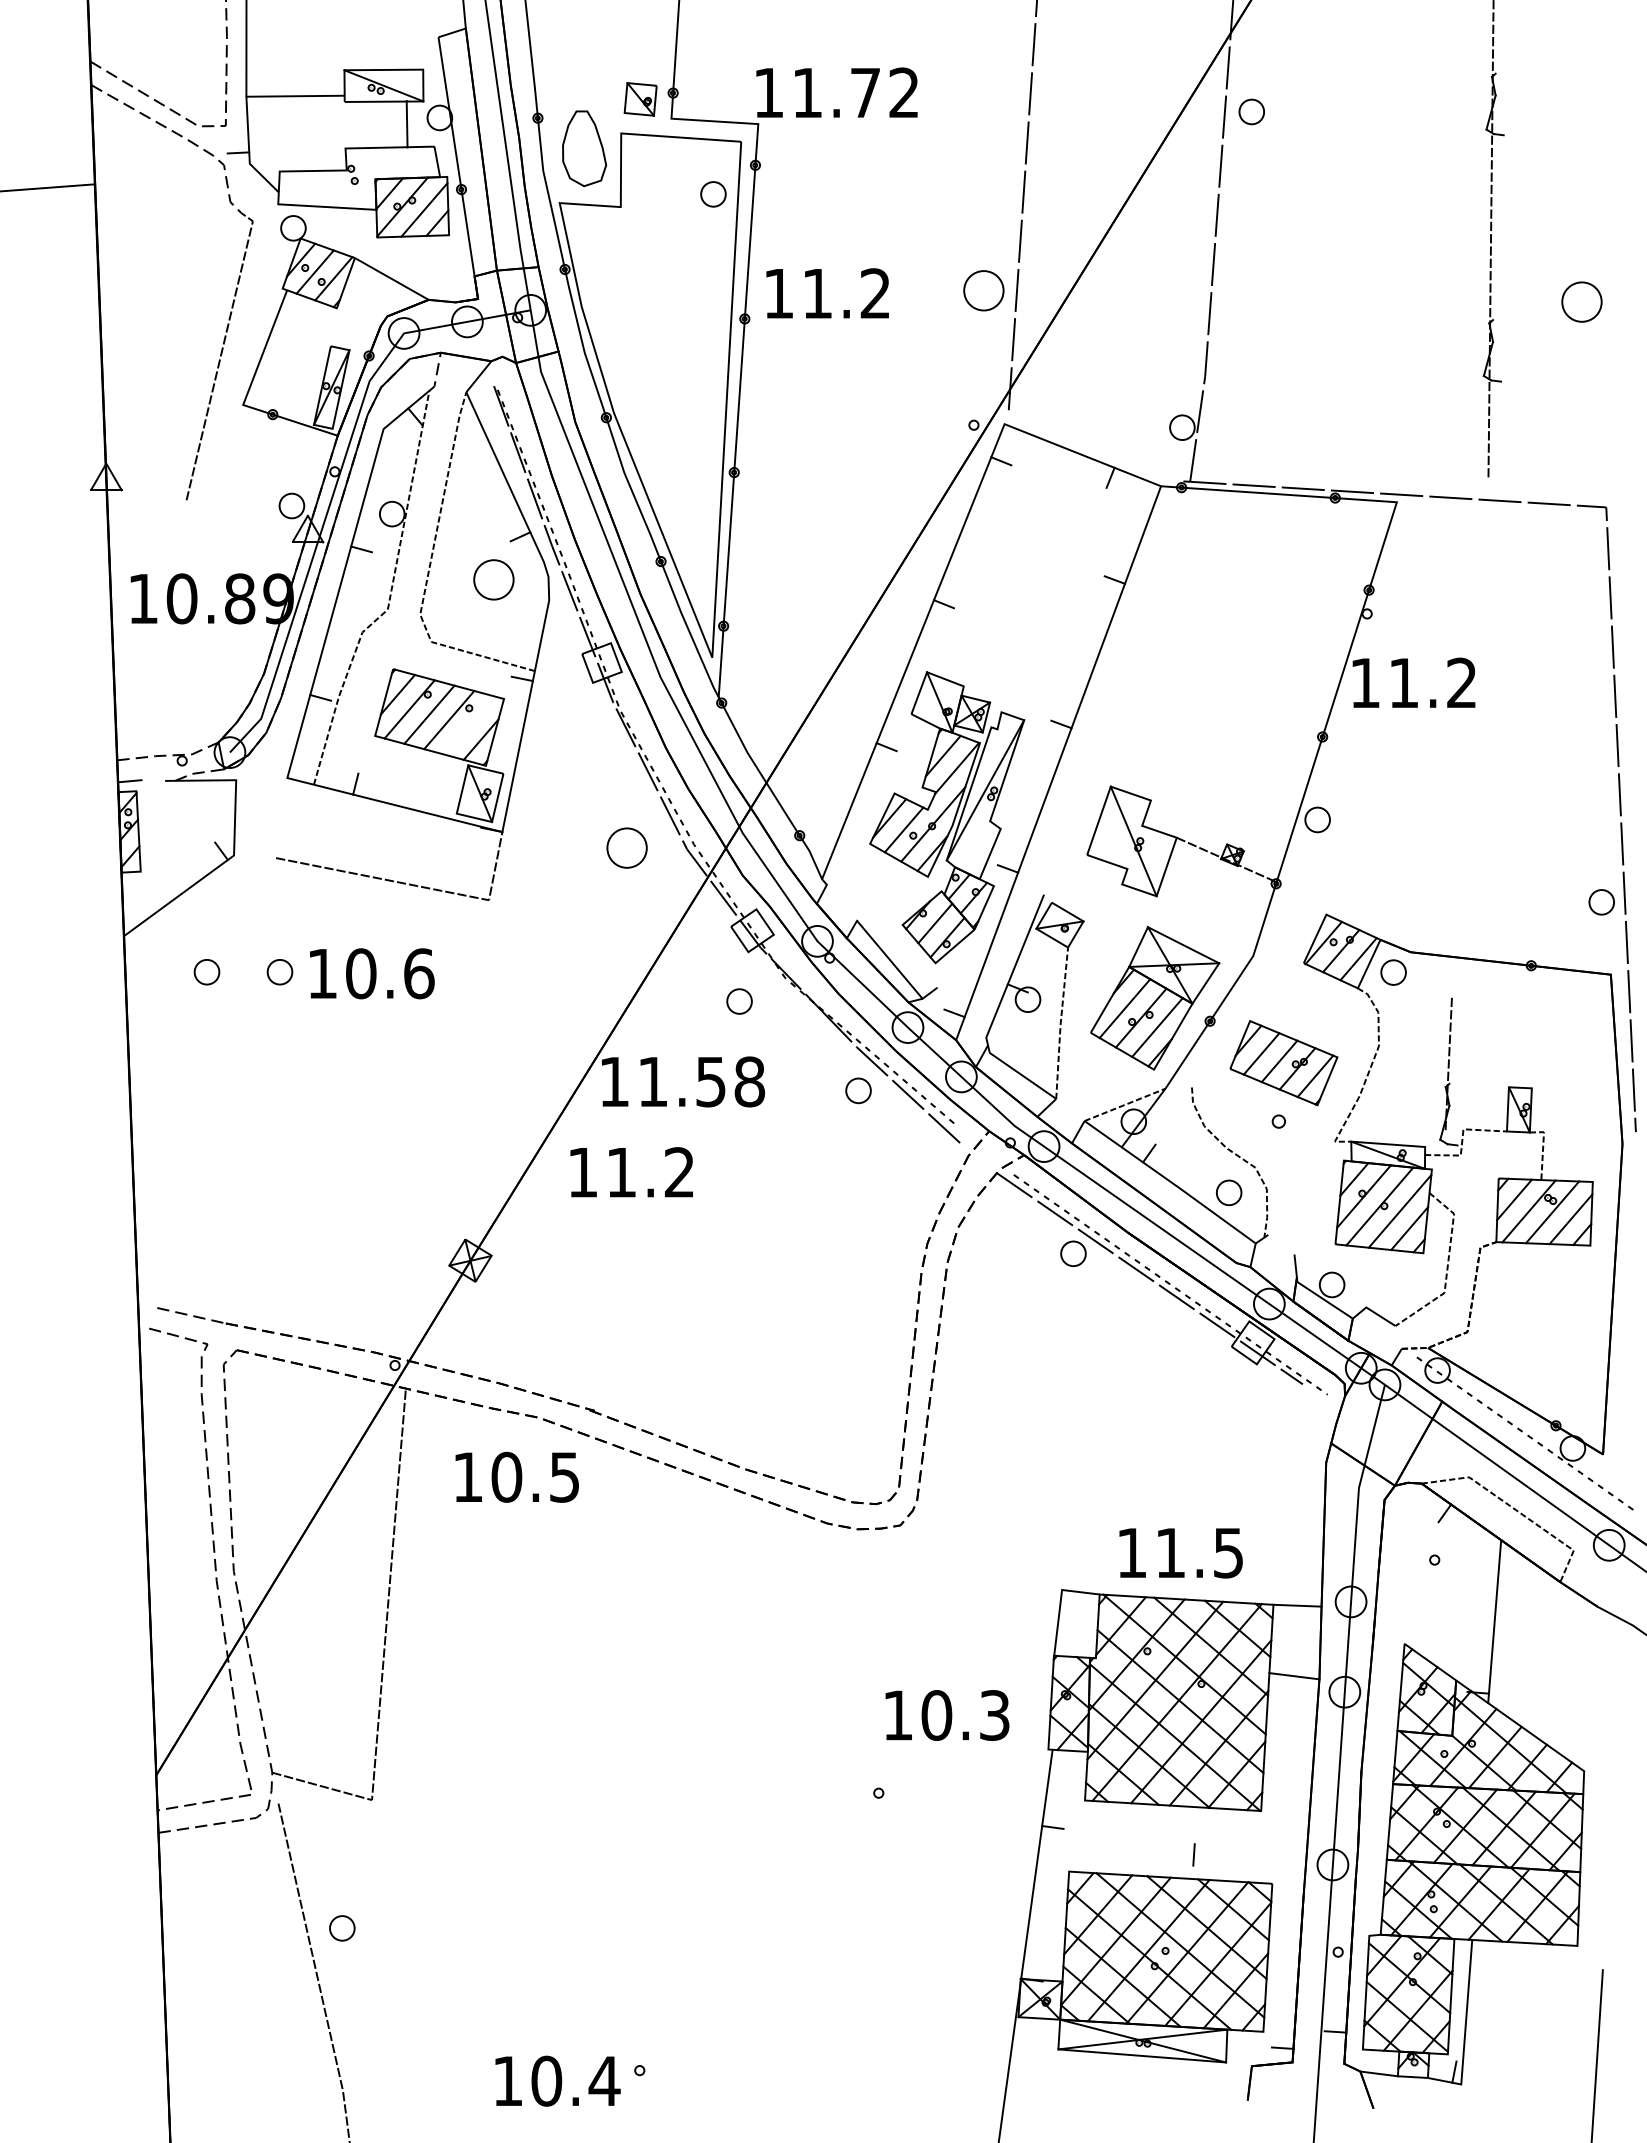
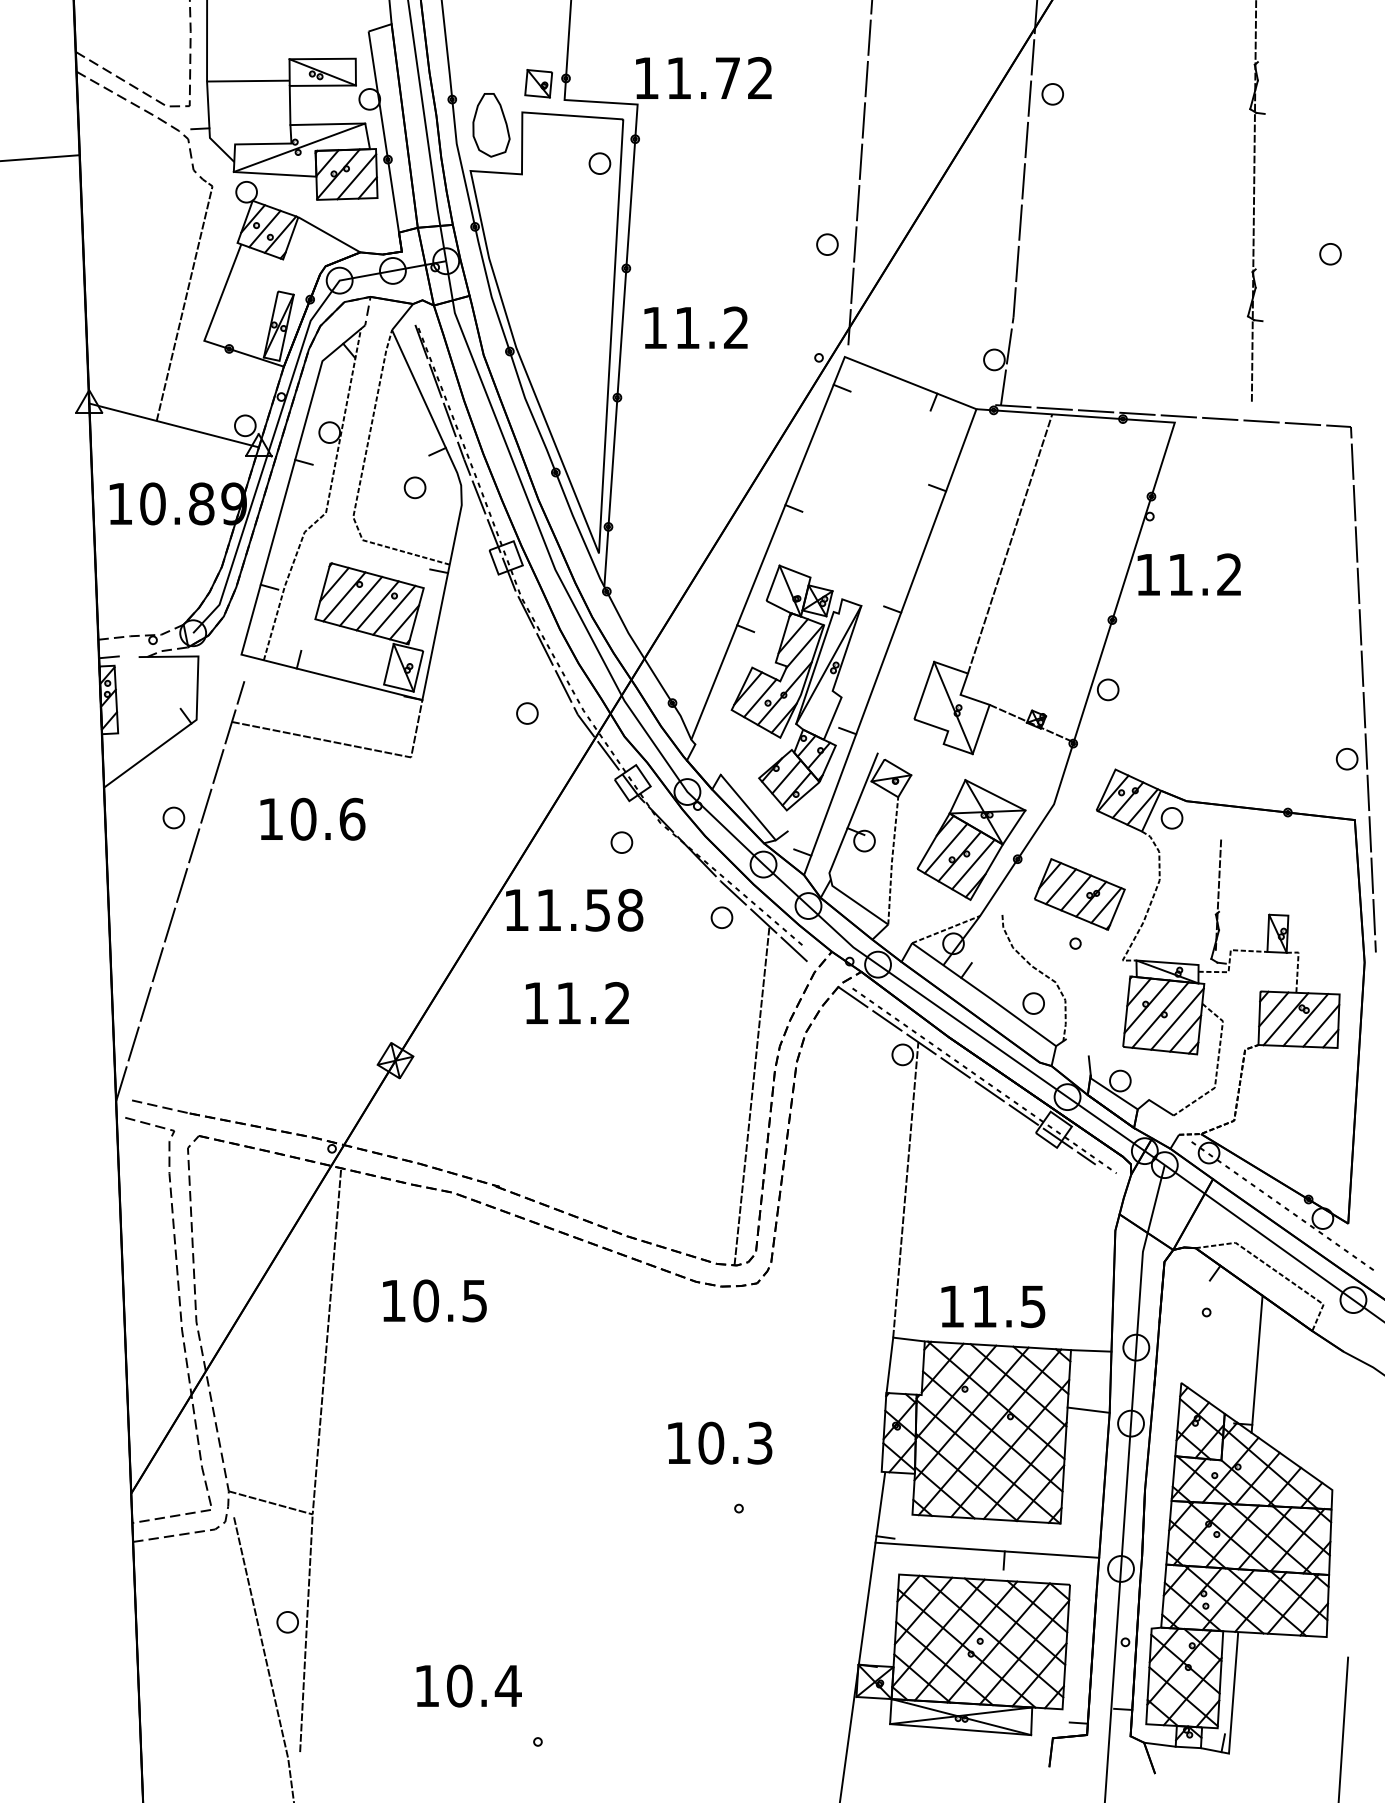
line: (406, 123) -> (289, 104), moved
line: (356, 175) -> (299, 147), added
part: (983, 290) -> (827, 244), size x0.62
text: (827, 293) -> (695, 327), moved
part: (1581, 301) -> (1330, 253), size x0.62
line: (207, 505) -> (174, 425), added
part: (493, 579) -> (414, 487), size x0.62
line: (1200, 646) -> (1009, 543), added
line: (469, 725) -> (394, 610), added
part: (627, 847) -> (527, 713), size x0.62
part: (279, 972) -> (234, 818), removed
line: (214, 1058) -> (180, 890), added
text: (631, 1172) -> (577, 1003), moved
line: (894, 1302) -> (752, 1095), added
line: (1077, 1413) -> (906, 1189), added
text: (516, 1476) -> (434, 1300), moved
text: (947, 1715) -> (720, 1443), moved
line: (1173, 1842) -> (986, 1550), added
line: (364, 1941) -> (306, 1633), added
text: (557, 2080) -> (468, 1685), moved

